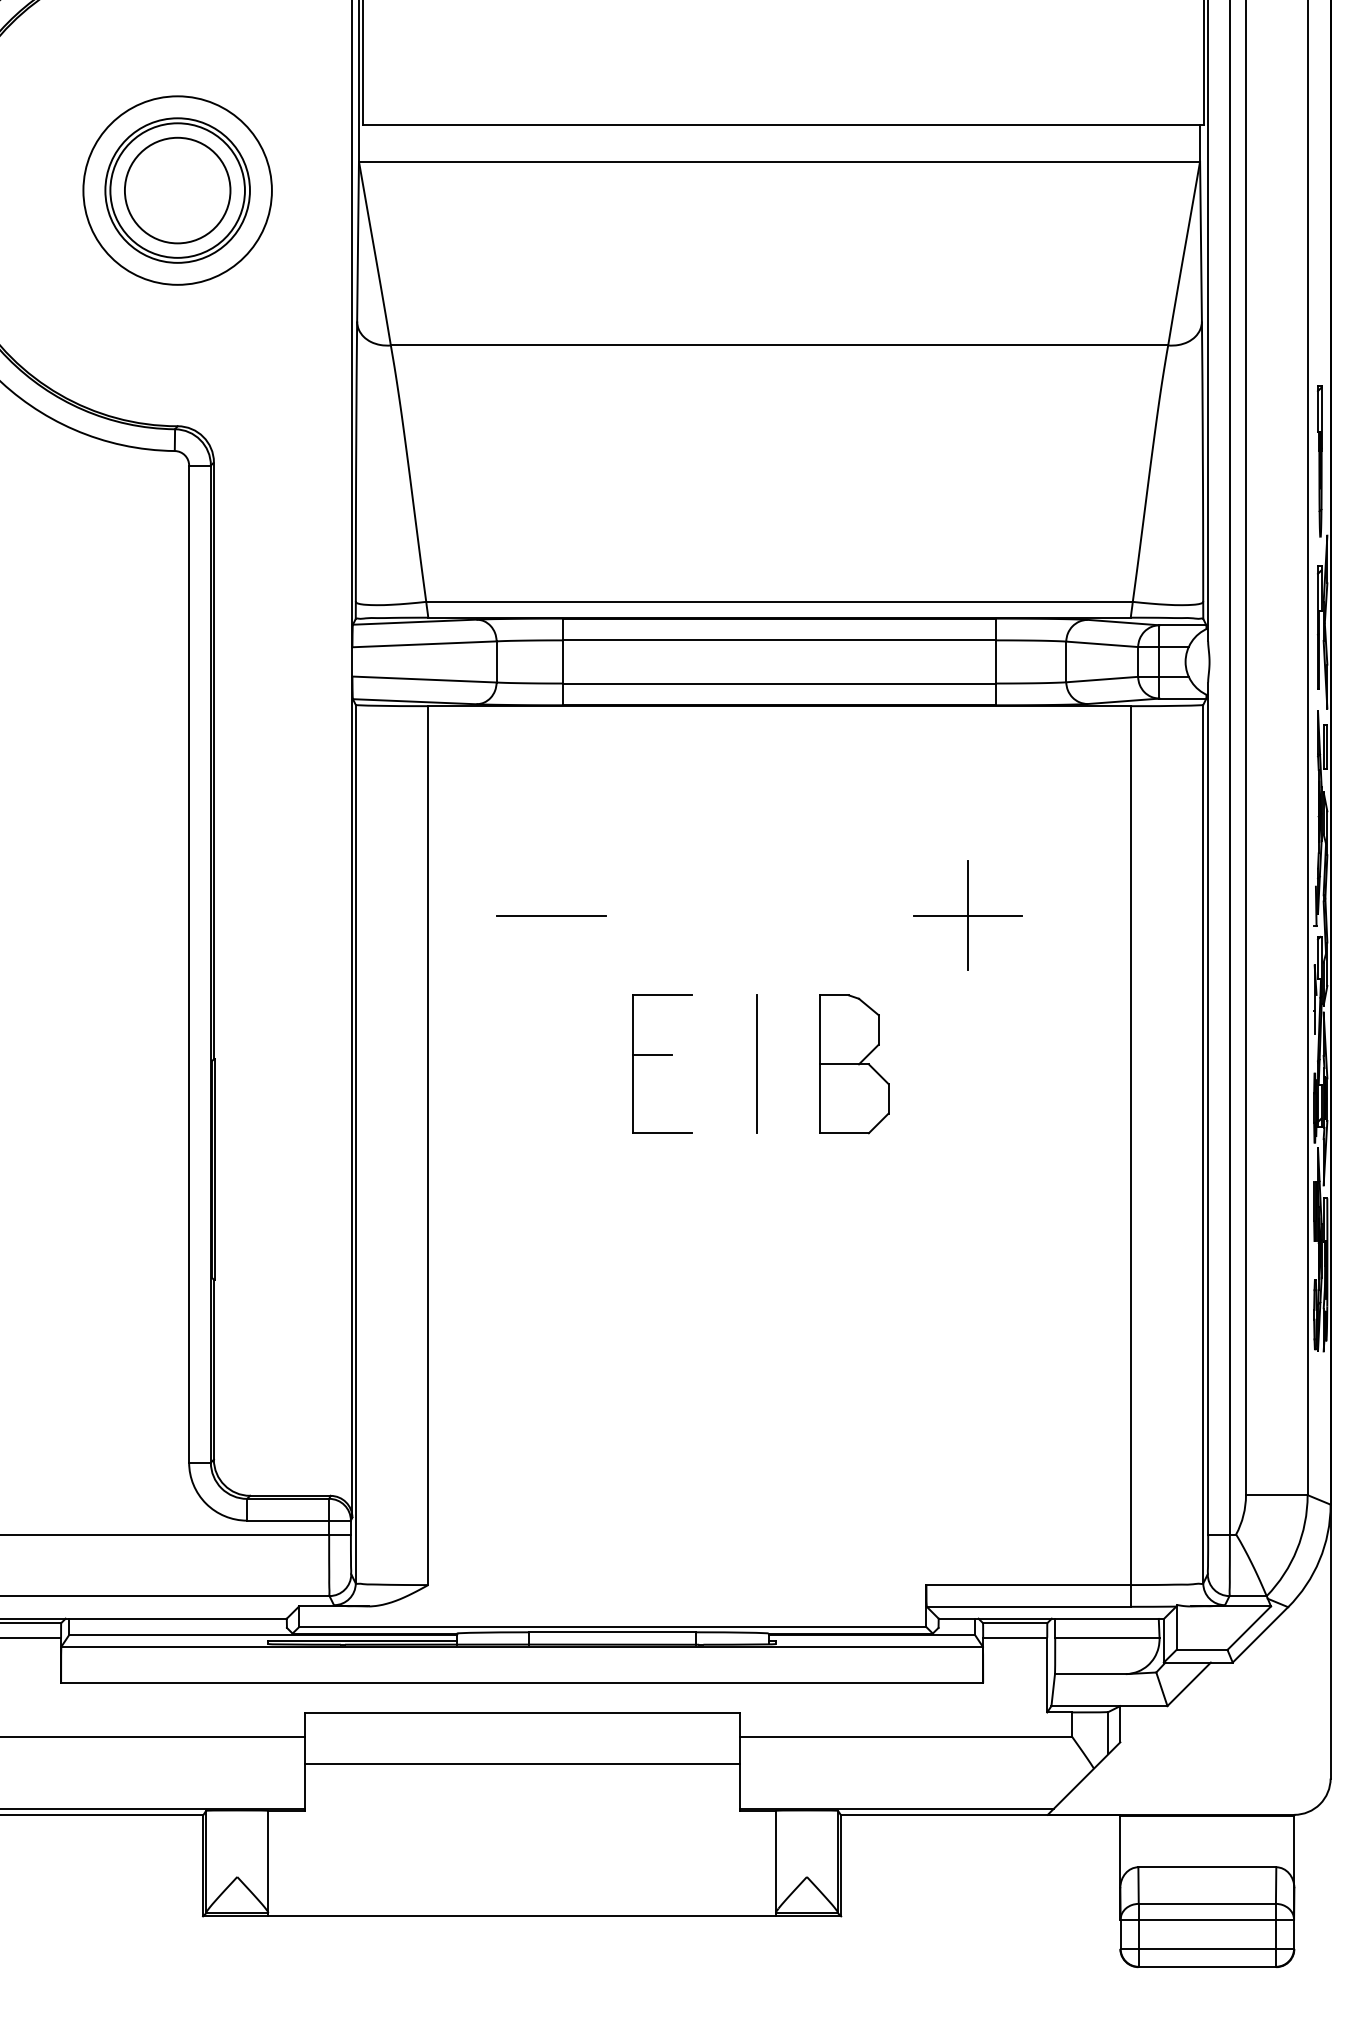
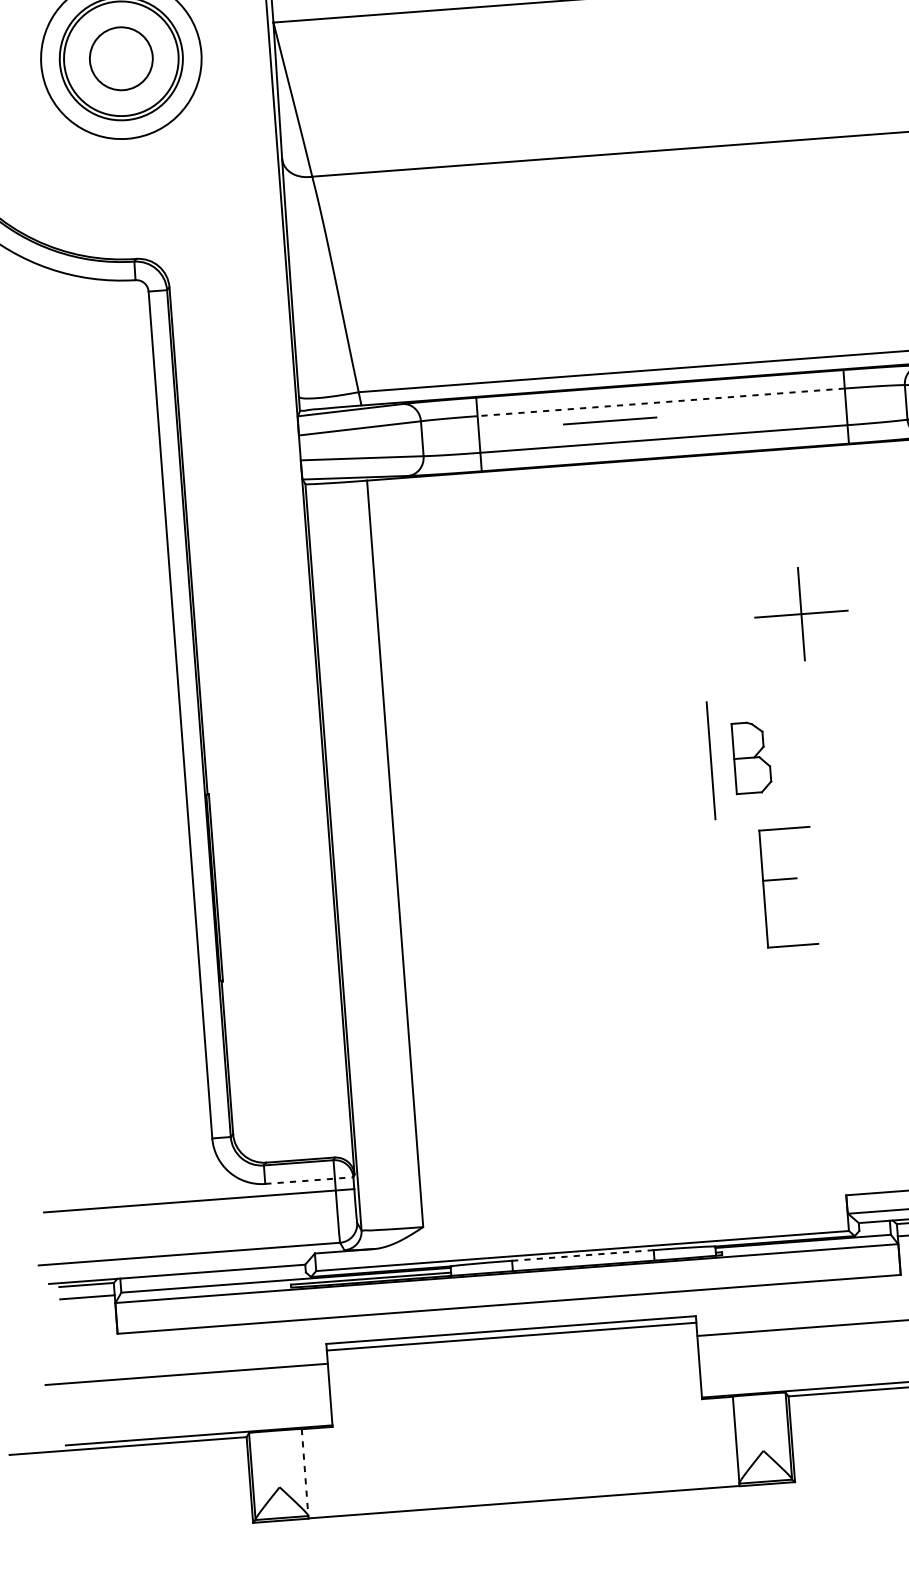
circle: (177, 190) -> (121, 58), size x0.7
line: (779, 640) -> (661, 402), solid -> dashed
line: (551, 915) -> (610, 420), moved
part: (967, 915) -> (800, 614), moved
part: (662, 1055) -> (788, 879), moved
line: (756, 1063) -> (710, 760), moved
part: (854, 1064) -> (751, 757), size x0.6
line: (299, 1520) -> (309, 1180), solid -> dashed
line: (613, 1632) -> (583, 1255), solid -> dashed
line: (521, 1764) -> (511, 1337), moved
line: (268, 1862) -> (305, 1472), solid -> dashed

